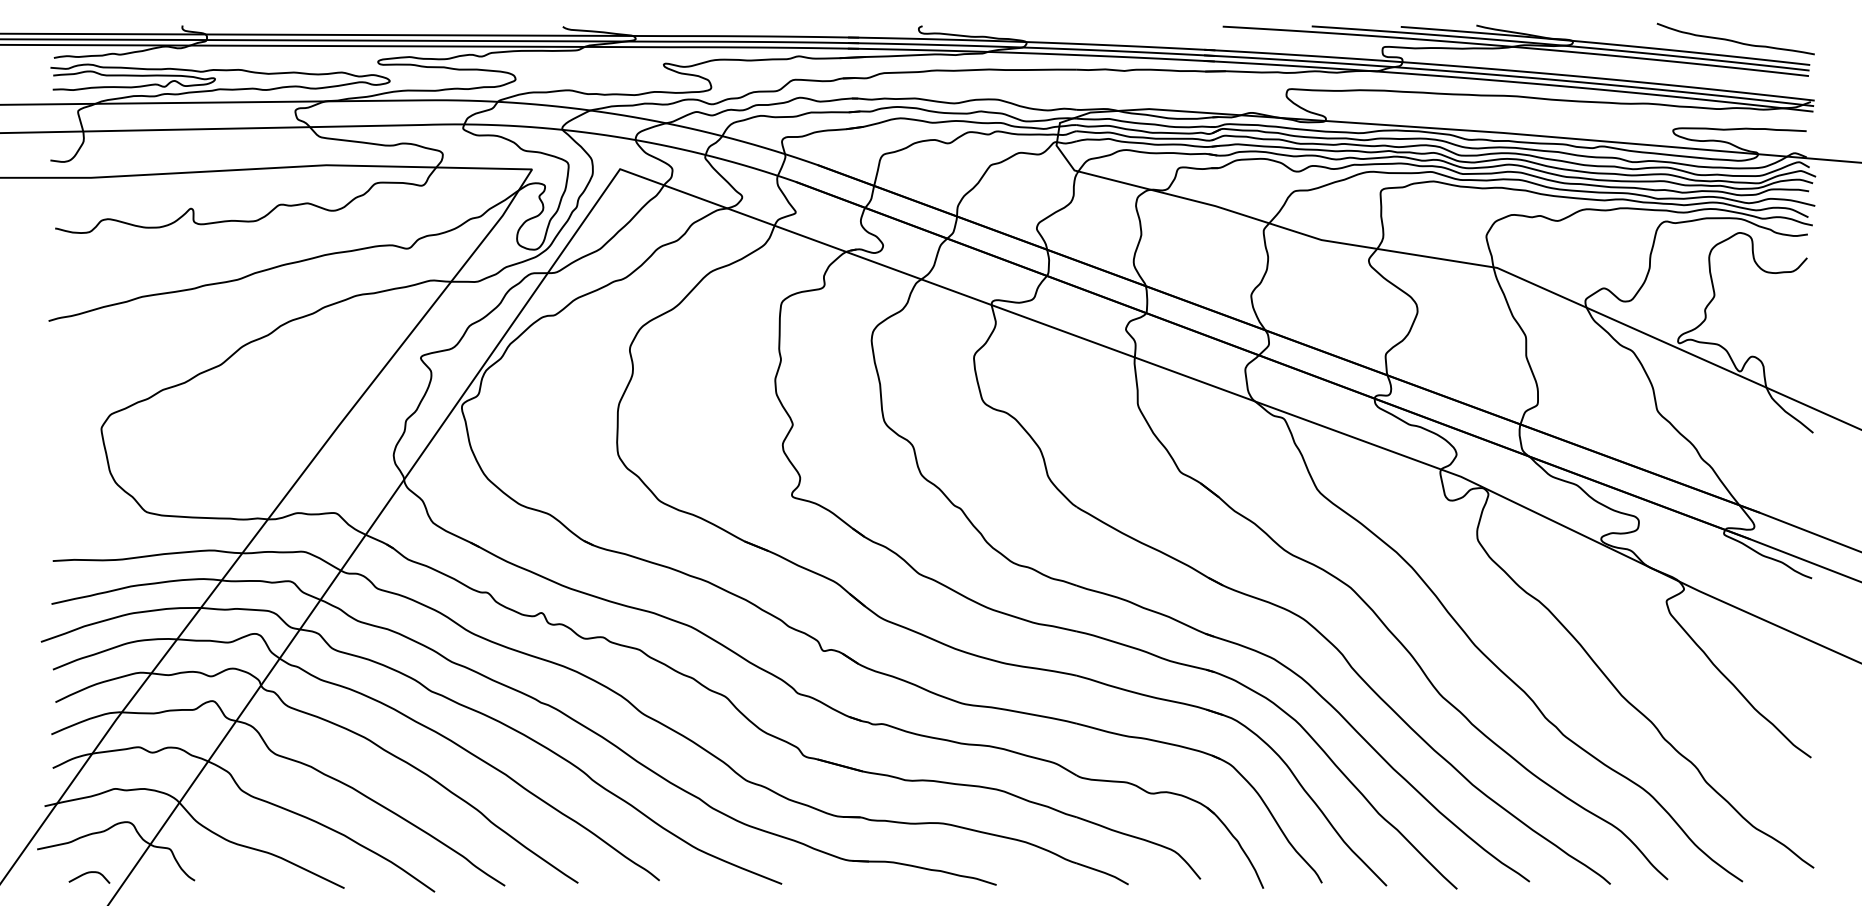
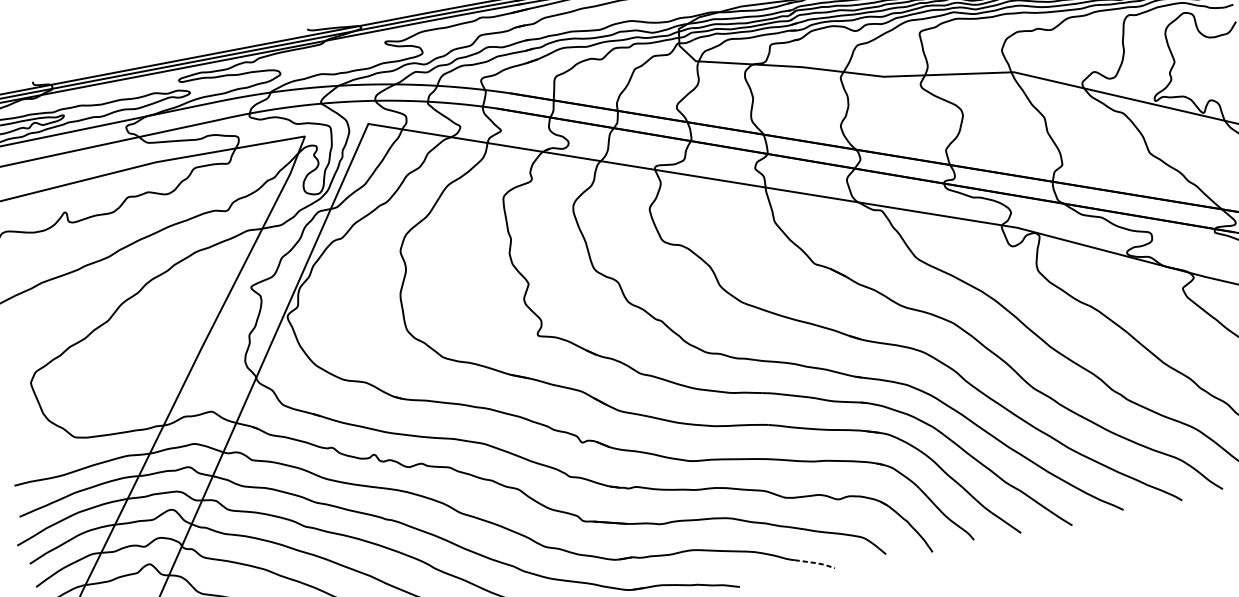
line: (1104, 872) -> (815, 562), solid -> dashed

